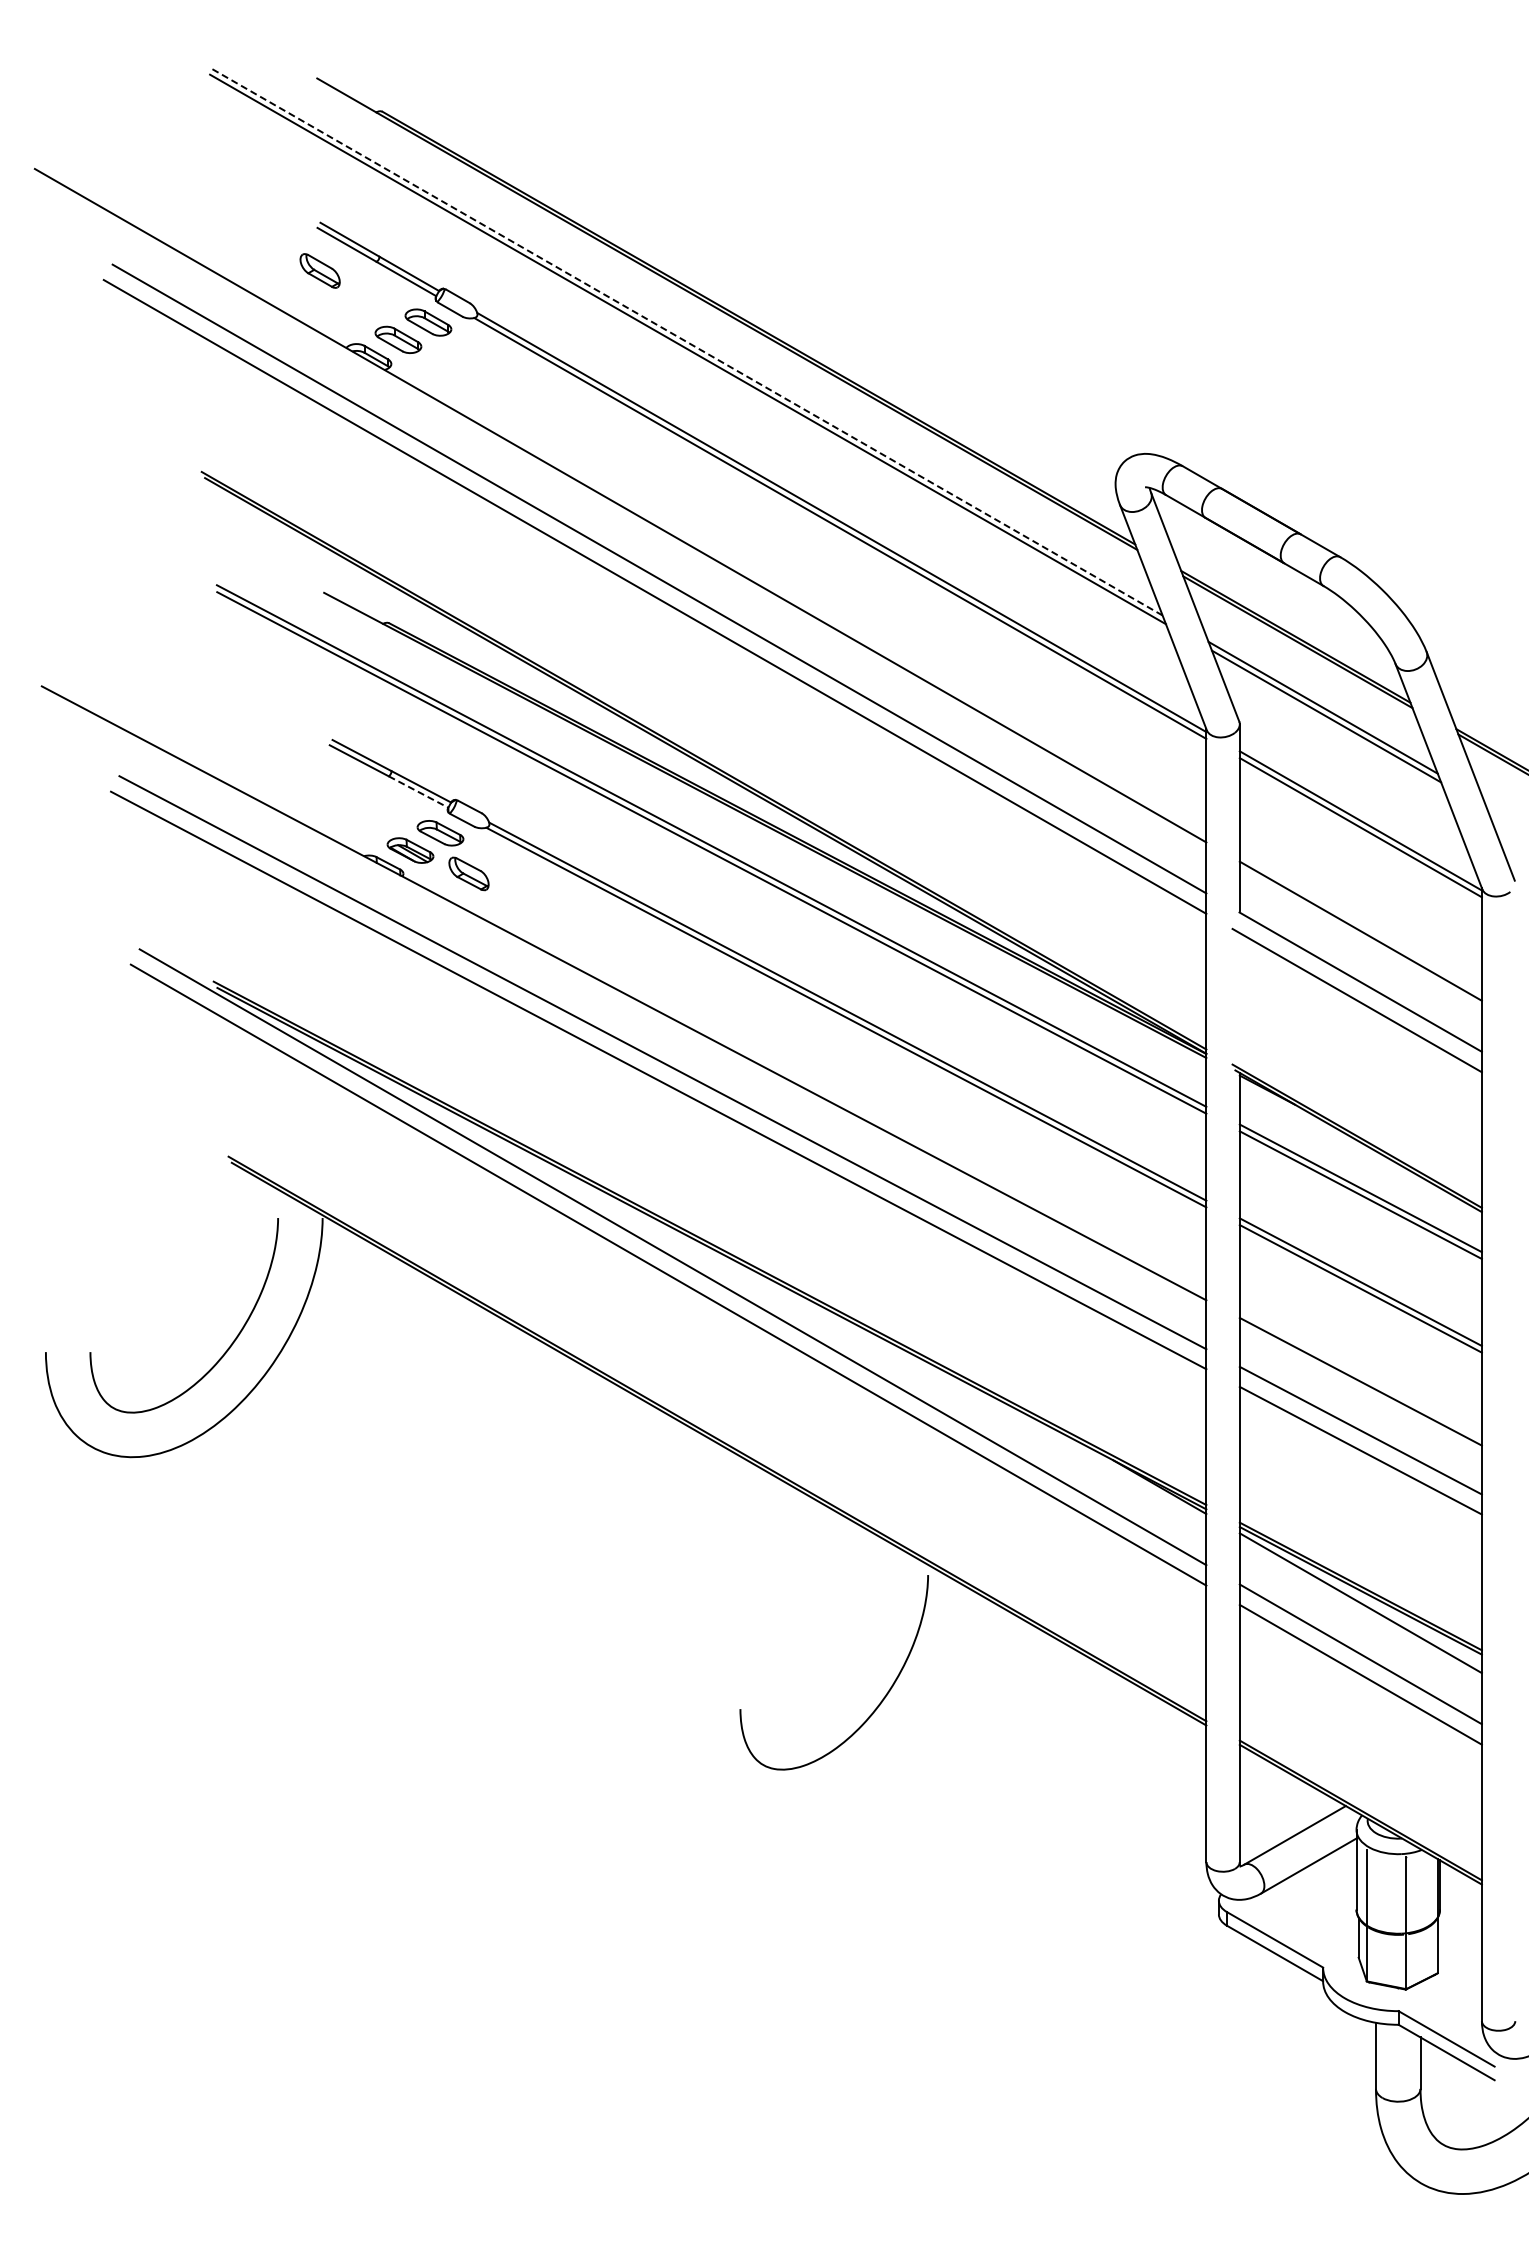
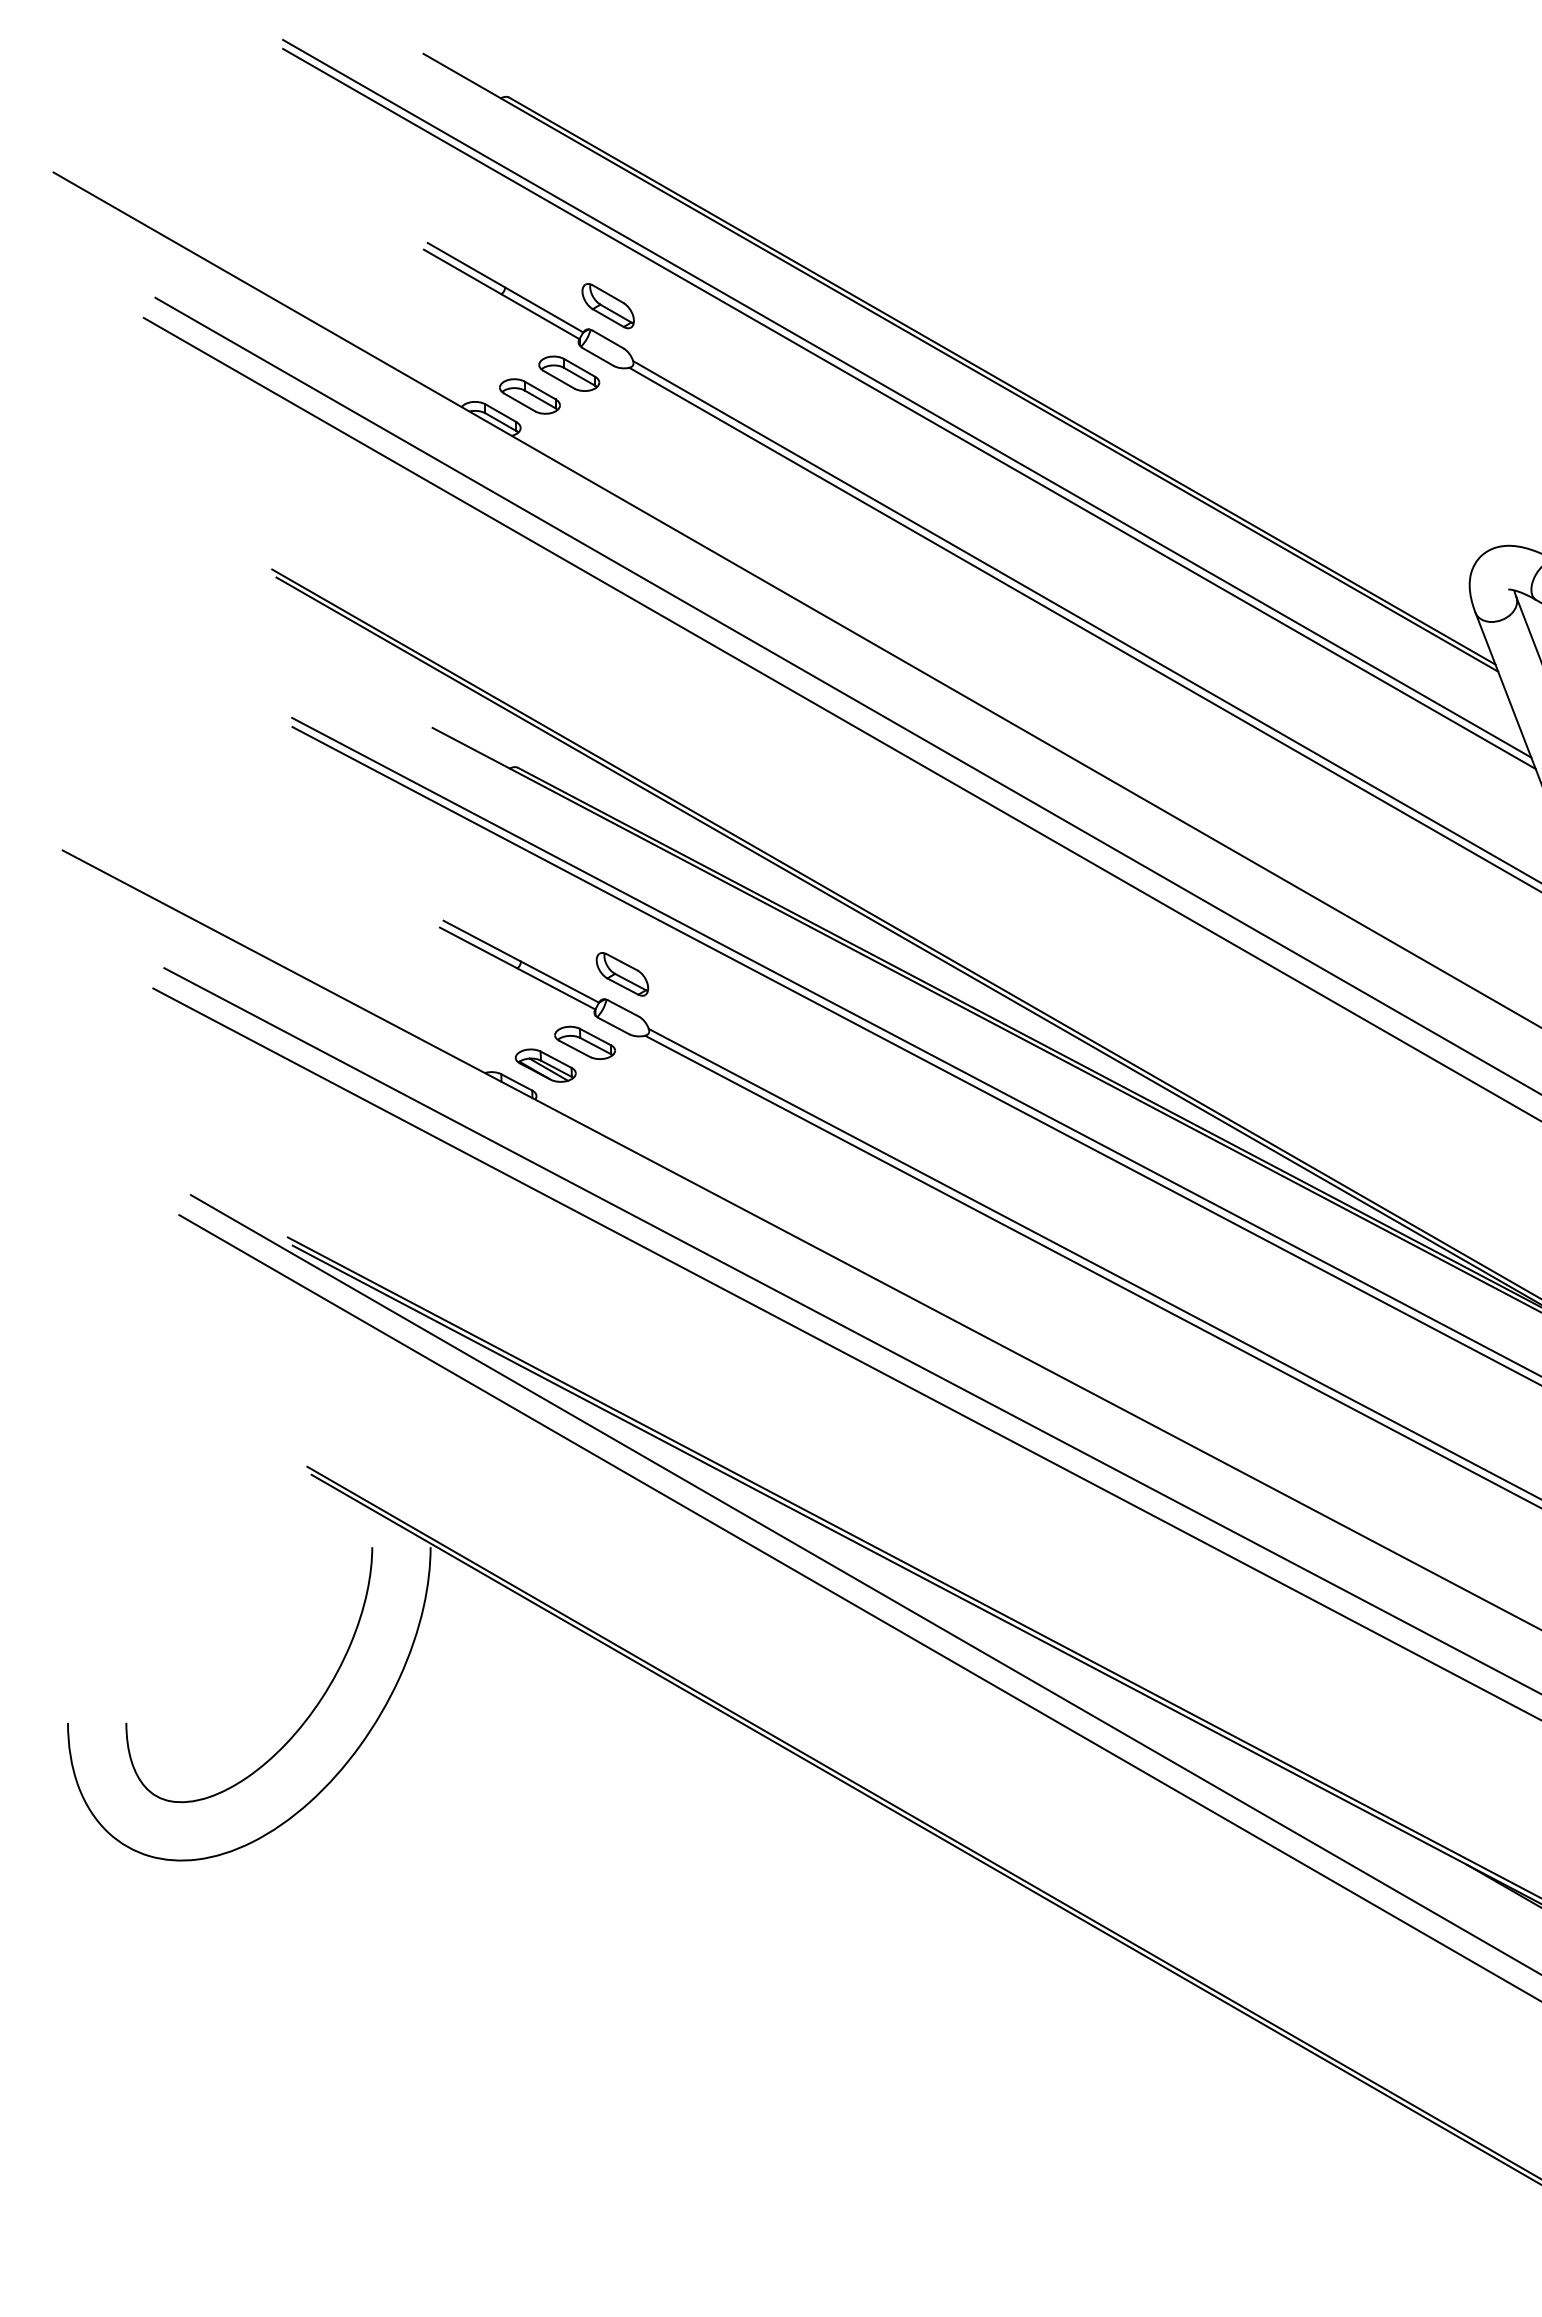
part: (319, 270) -> (607, 305), moved
line: (685, 341) -> (906, 398), dashed -> solid
line: (418, 792) -> (556, 989), dashed -> solid
part: (468, 873) -> (621, 973), moved
curve: (877, 1705) -> (1157, 2185), removed

